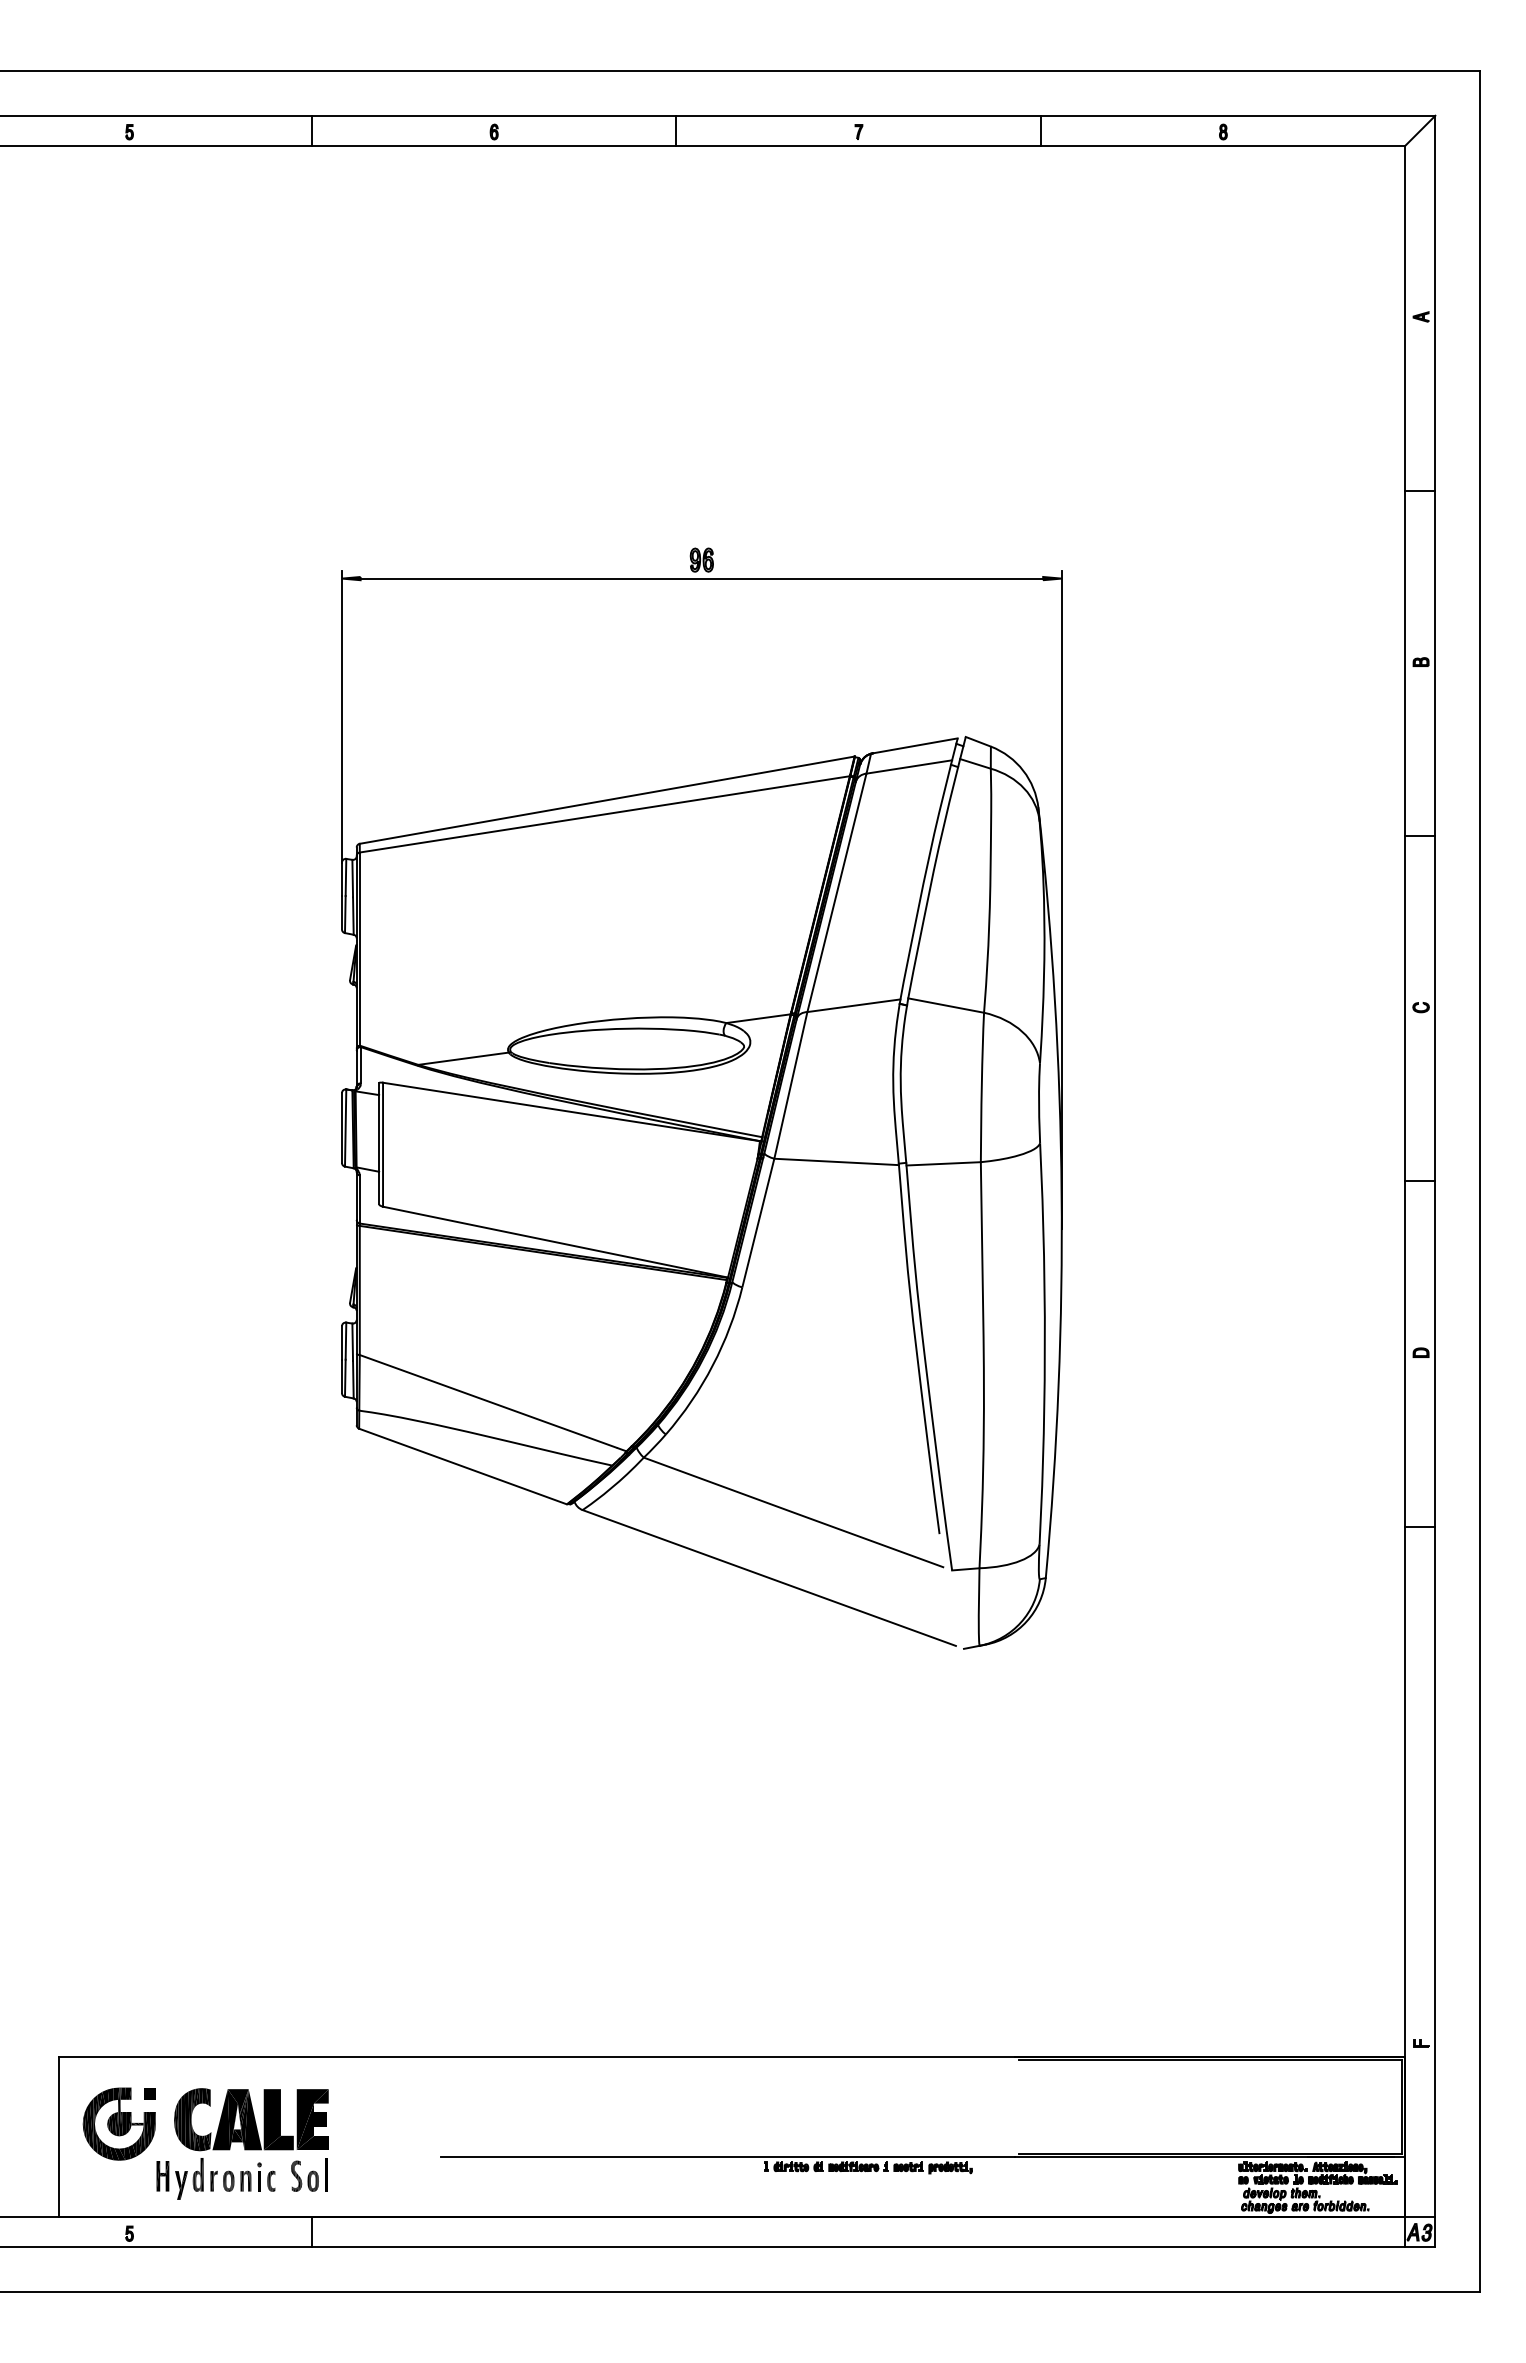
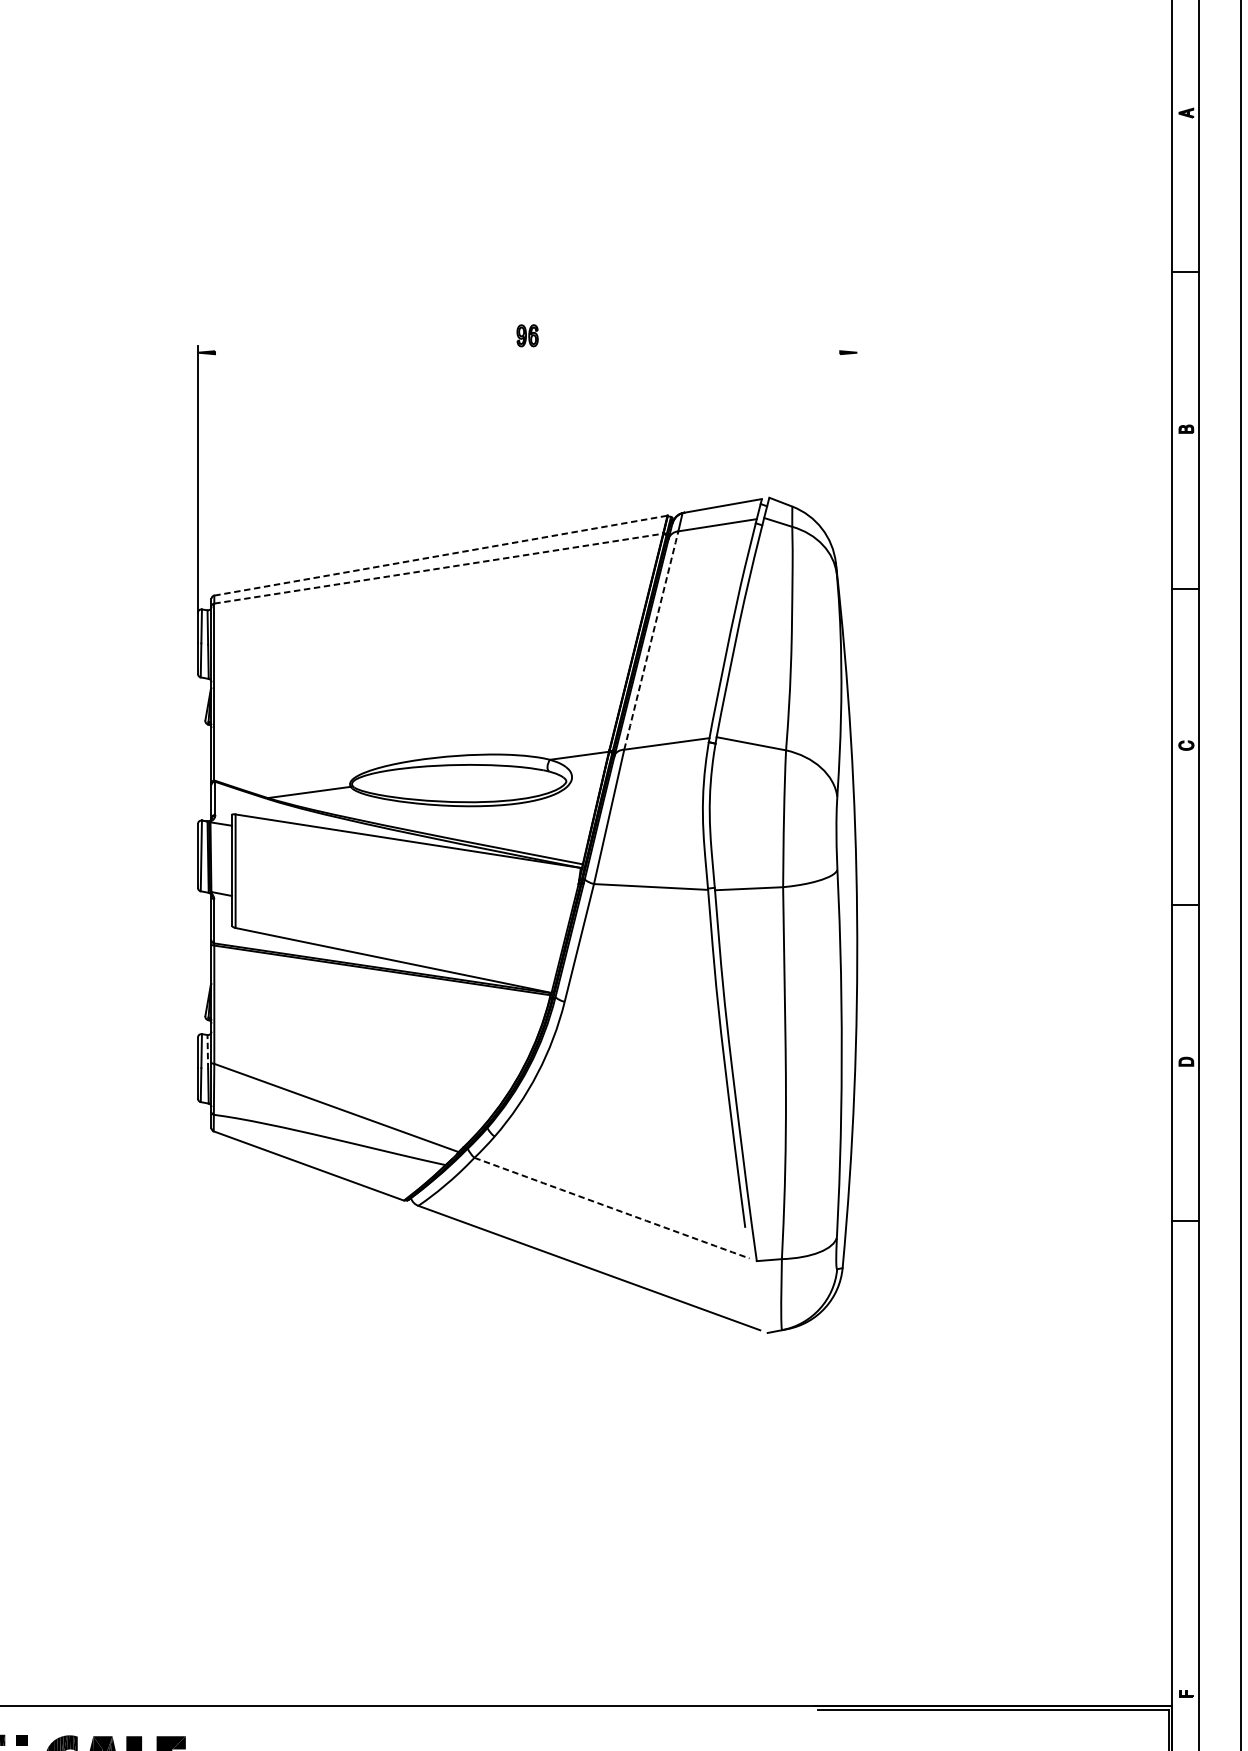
line: (701, 578) -> (527, 352), removed
line: (607, 800) -> (441, 555), solid -> dashed
line: (604, 814) -> (438, 568), solid -> dashed
line: (837, 892) -> (651, 640), solid -> dashed
line: (1061, 900) -> (857, 647), removed
line: (352, 1342) -> (207, 1052), solid -> dashed
arc: (793, 1512) -> (611, 1208), solid -> dashed

